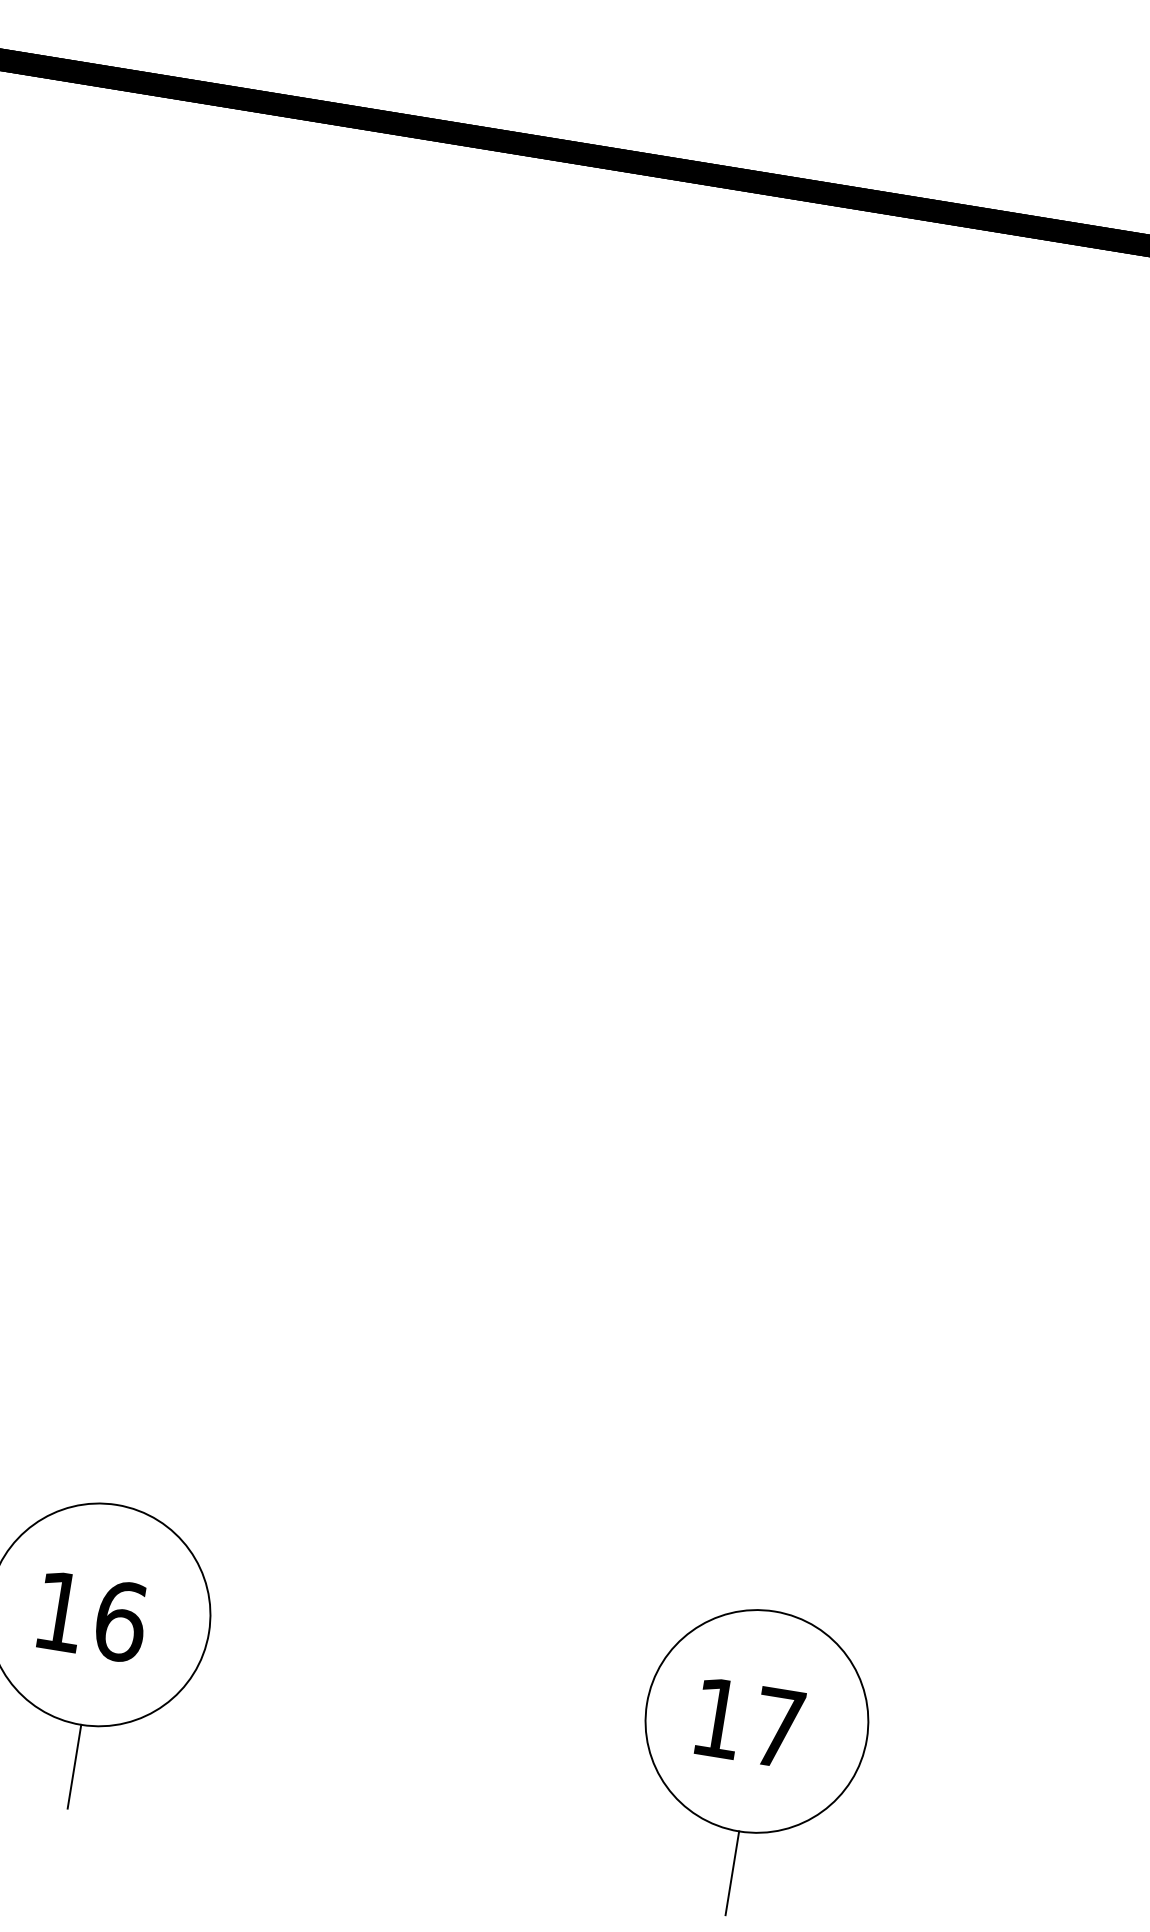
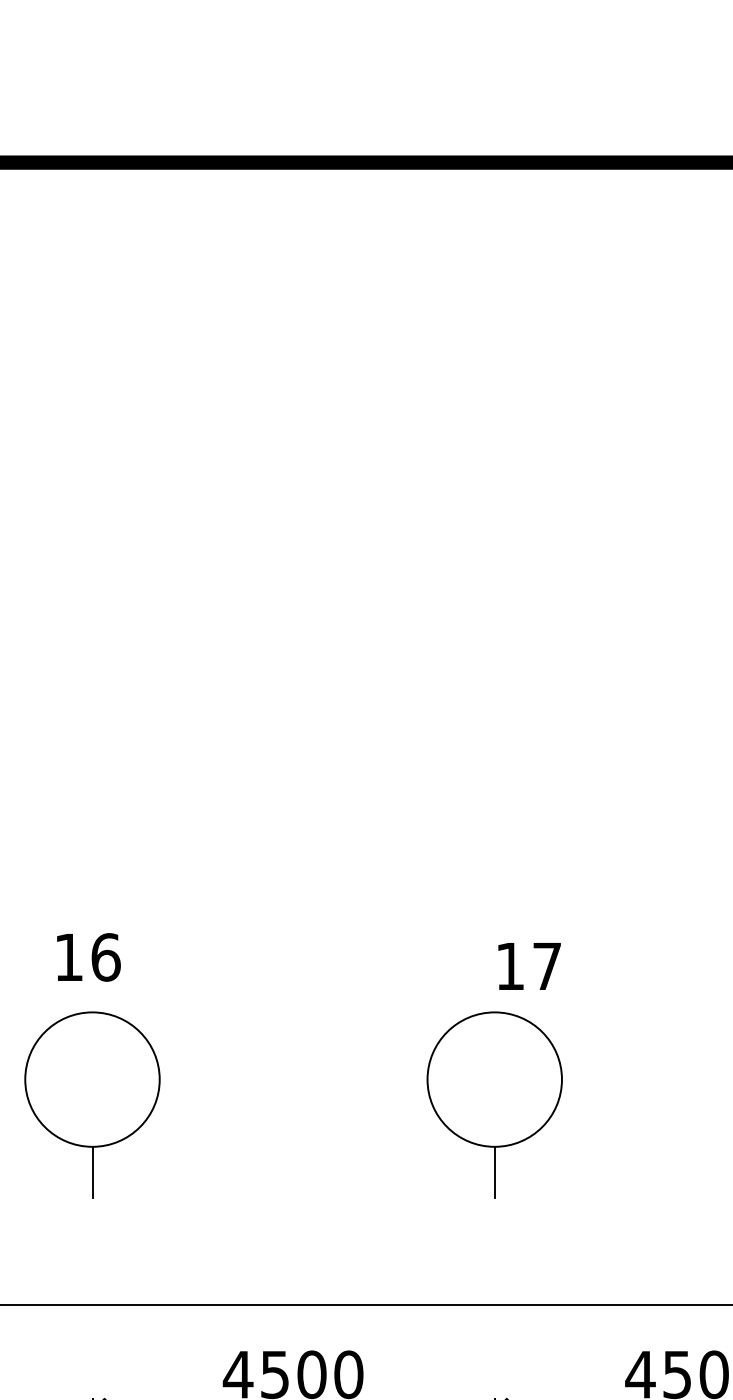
text: (92, 1616) -> (88, 957), moved
text: (749, 1723) -> (529, 966), moved

